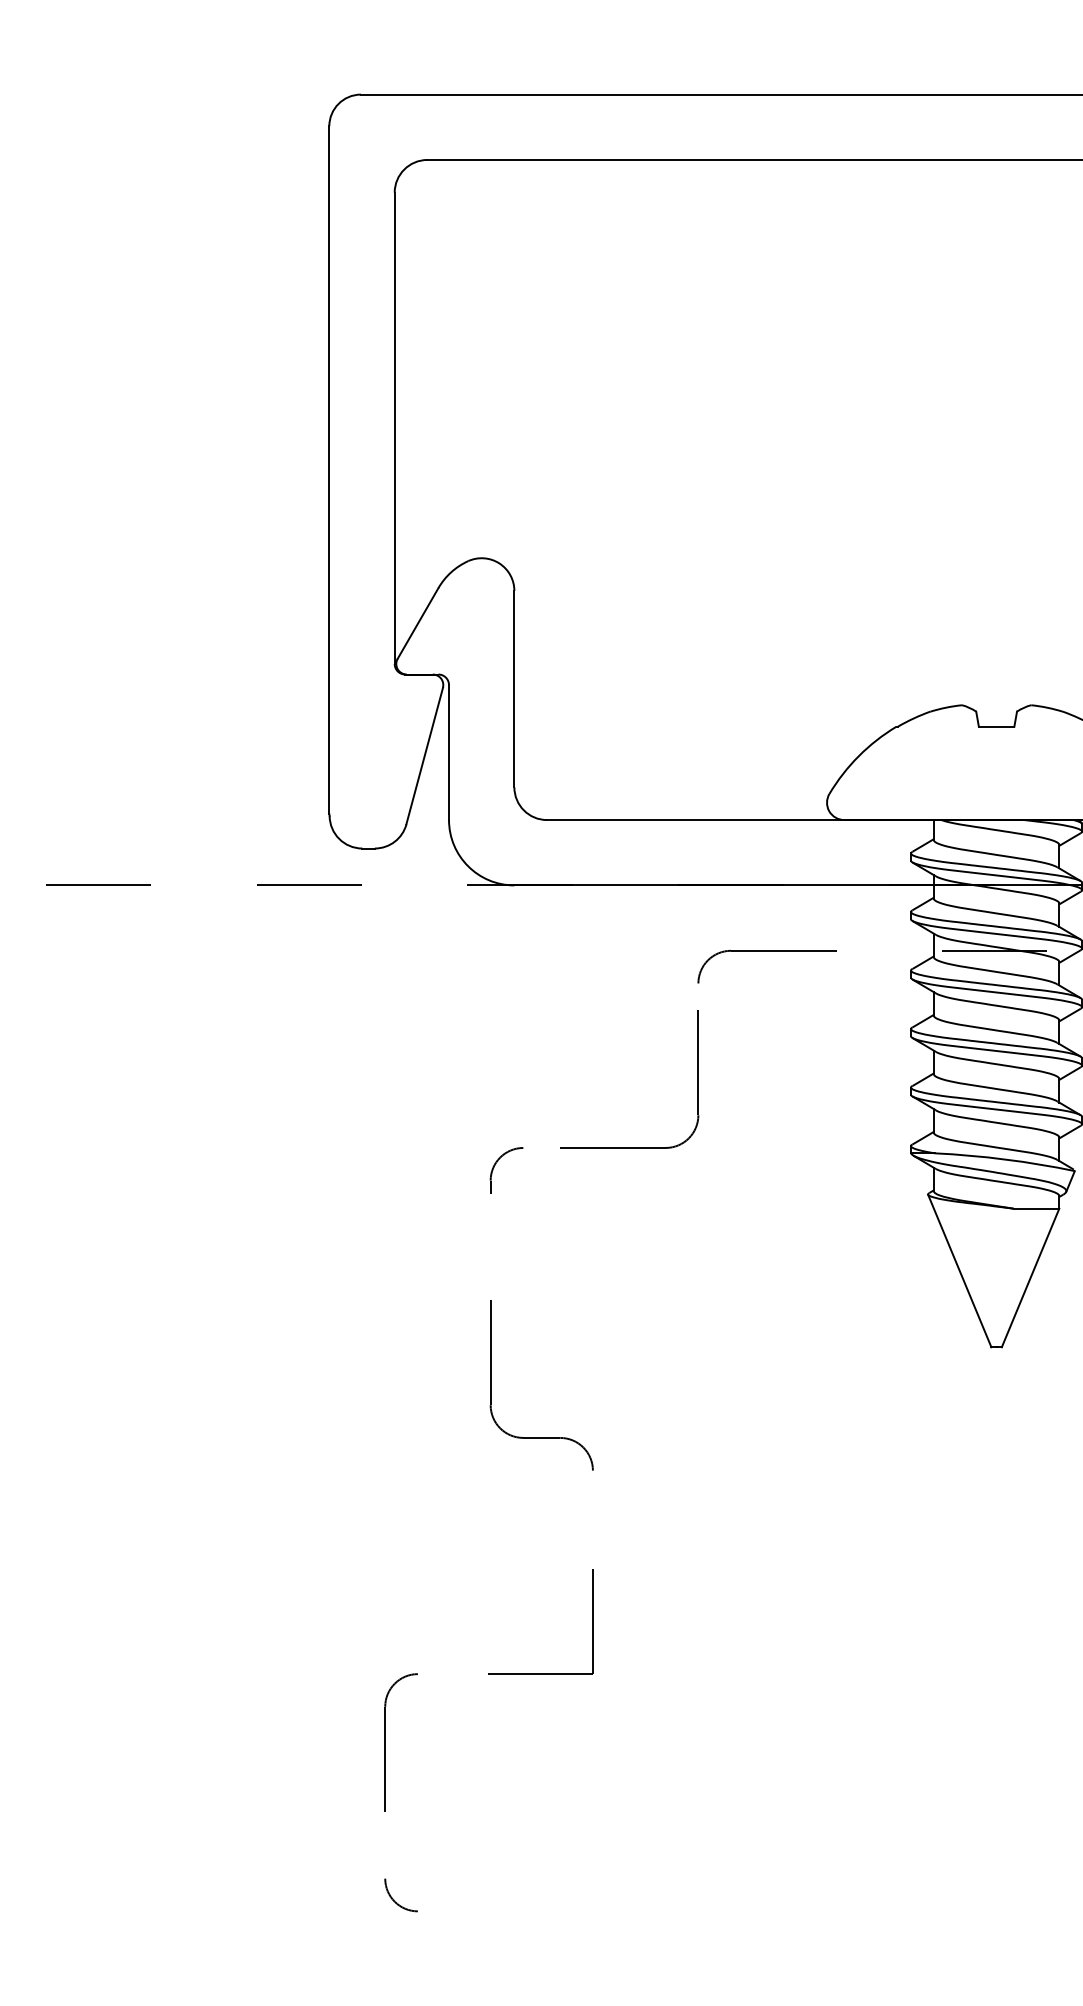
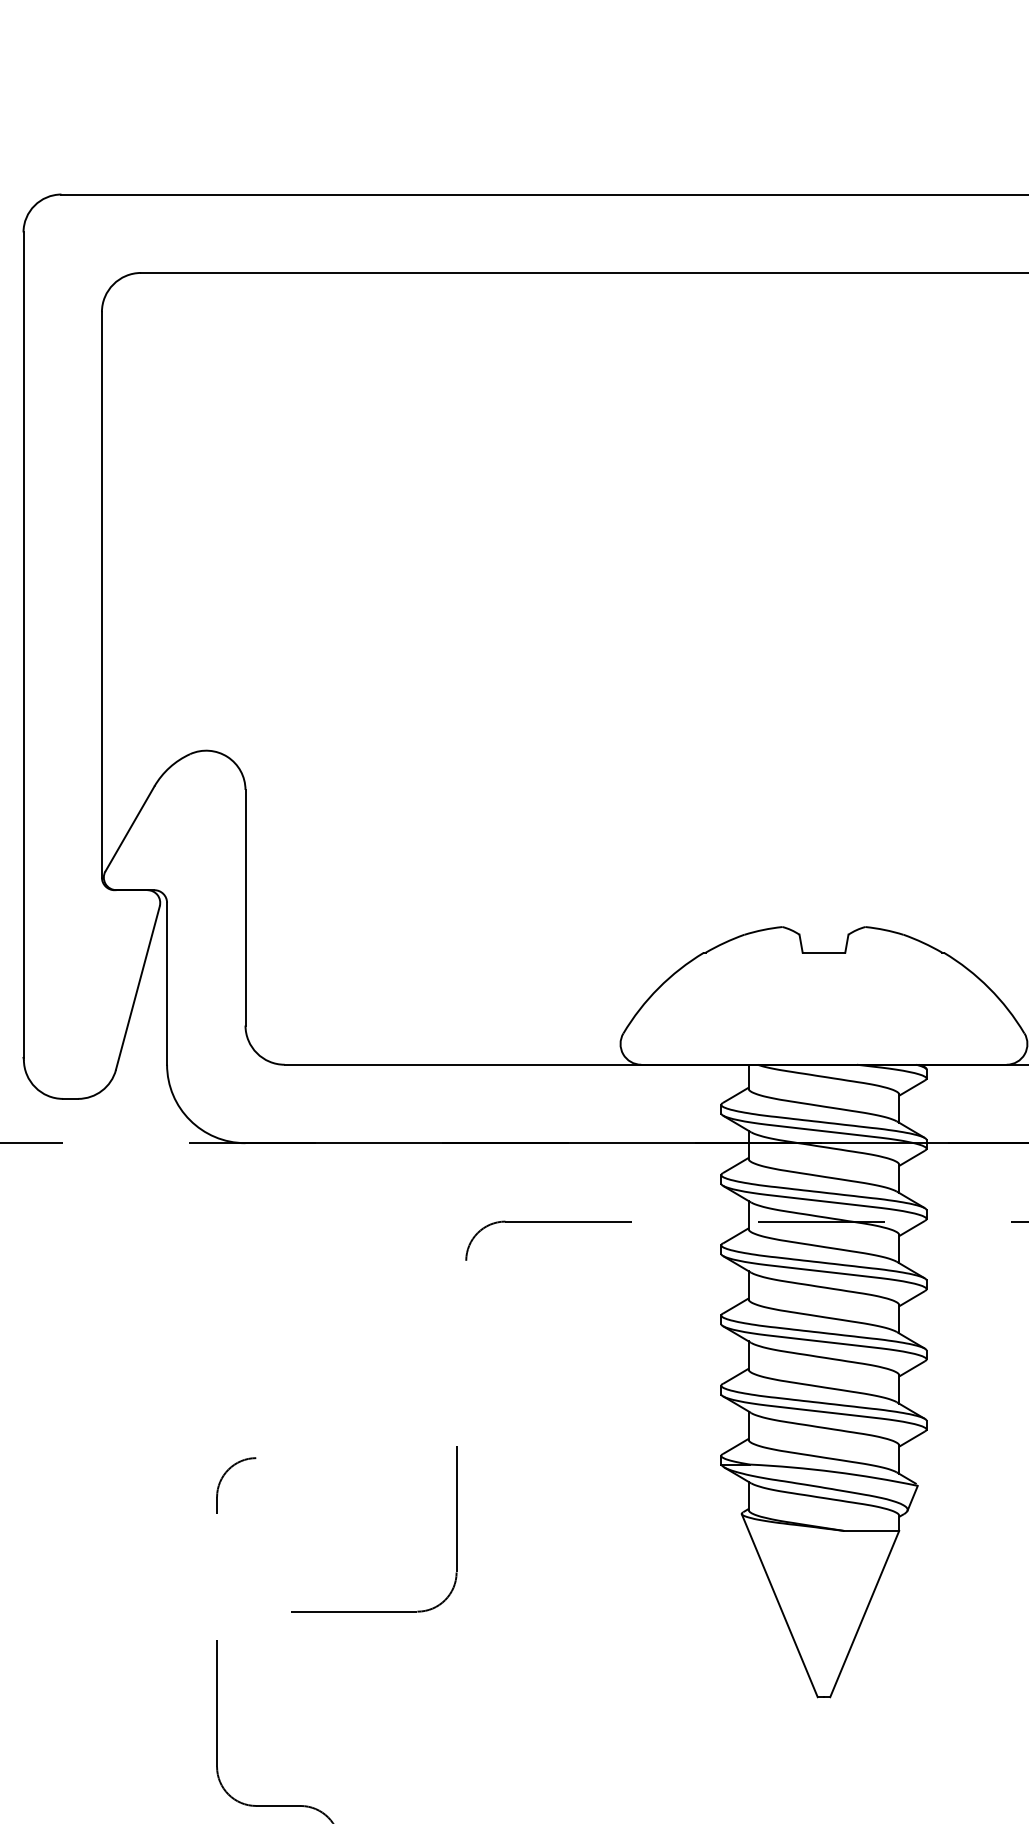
part: (697, 1079) -> (455, 1529), moved

